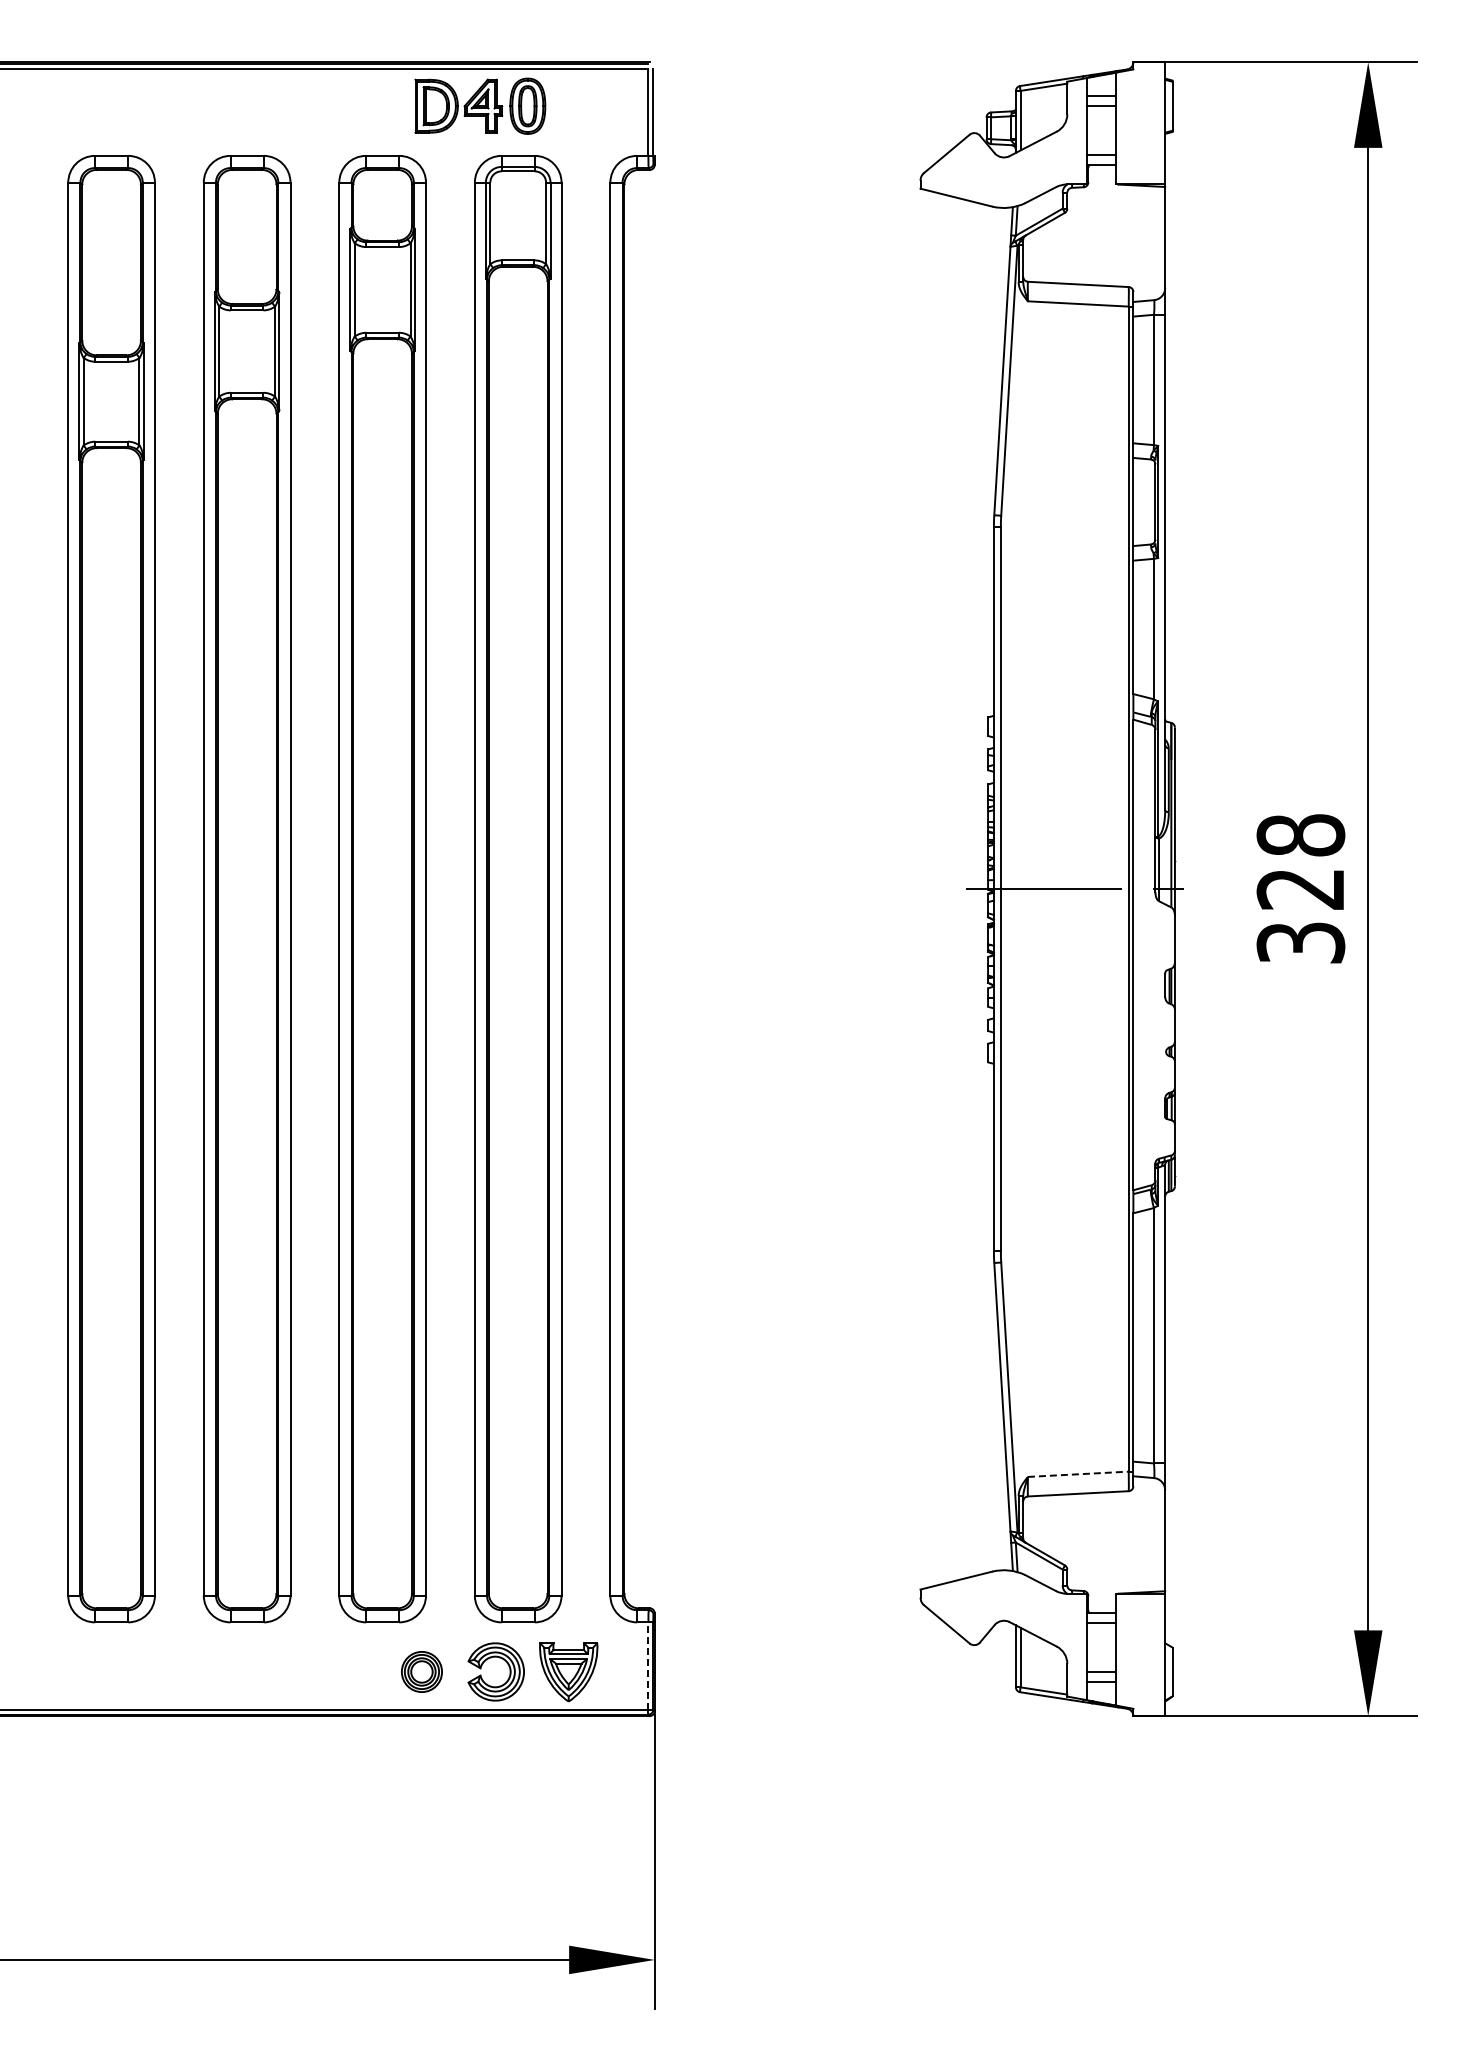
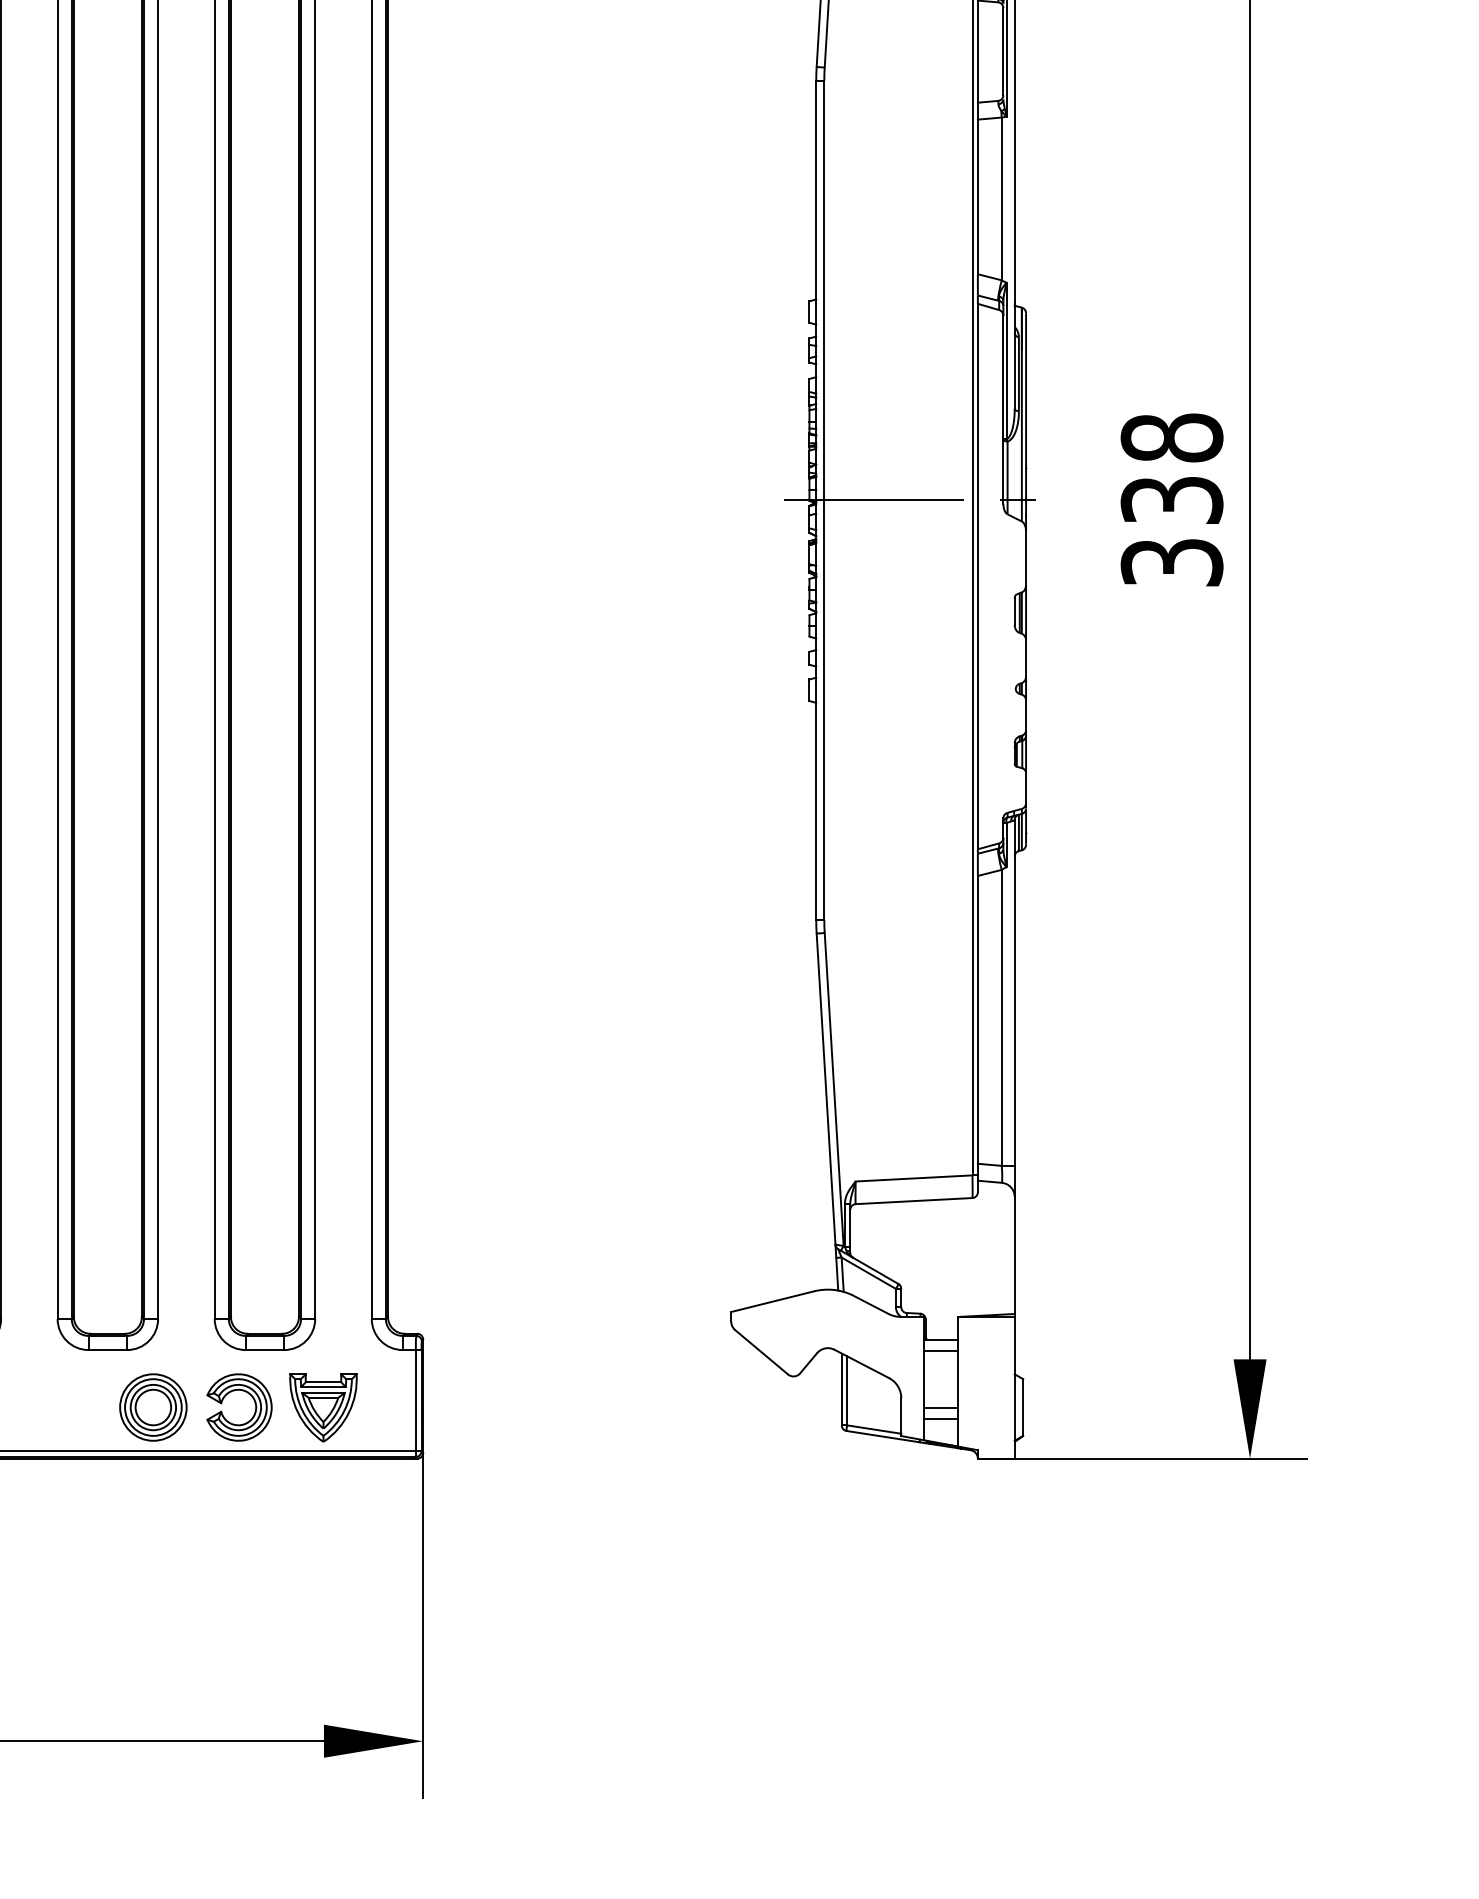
text: (1300, 889) -> (1171, 500), 328 -> 338
line: (1078, 1474) -> (914, 1178), dashed -> solid
line: (648, 1666) -> (415, 1401), dashed -> solid
part: (421, 1671) -> (152, 1406), size x1.43

